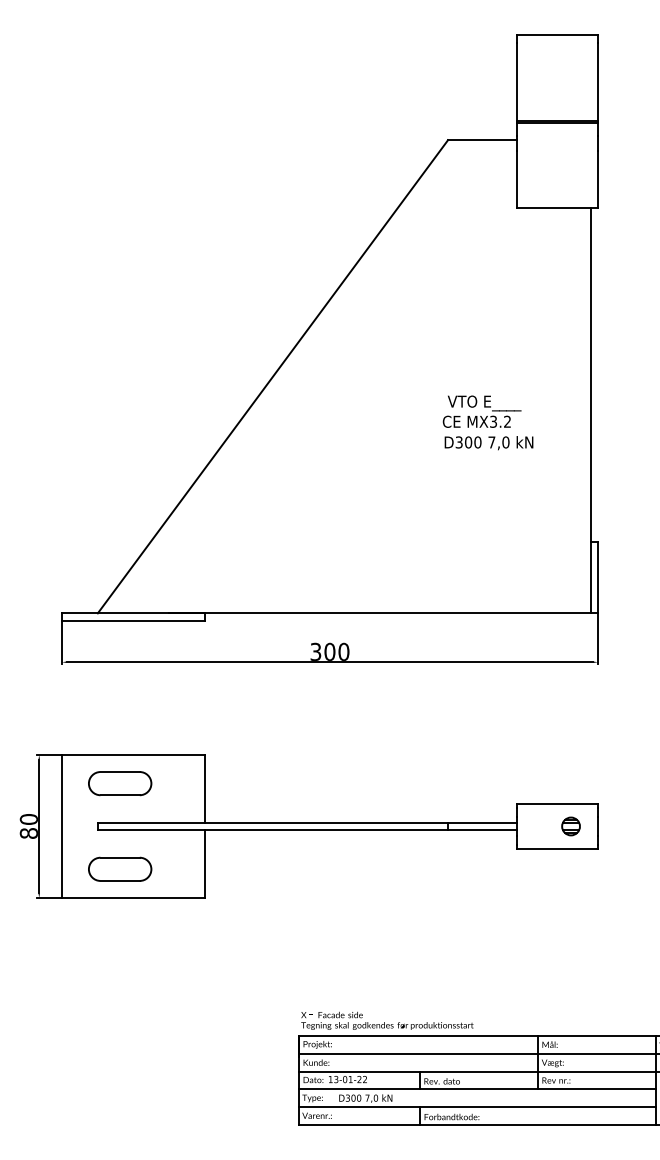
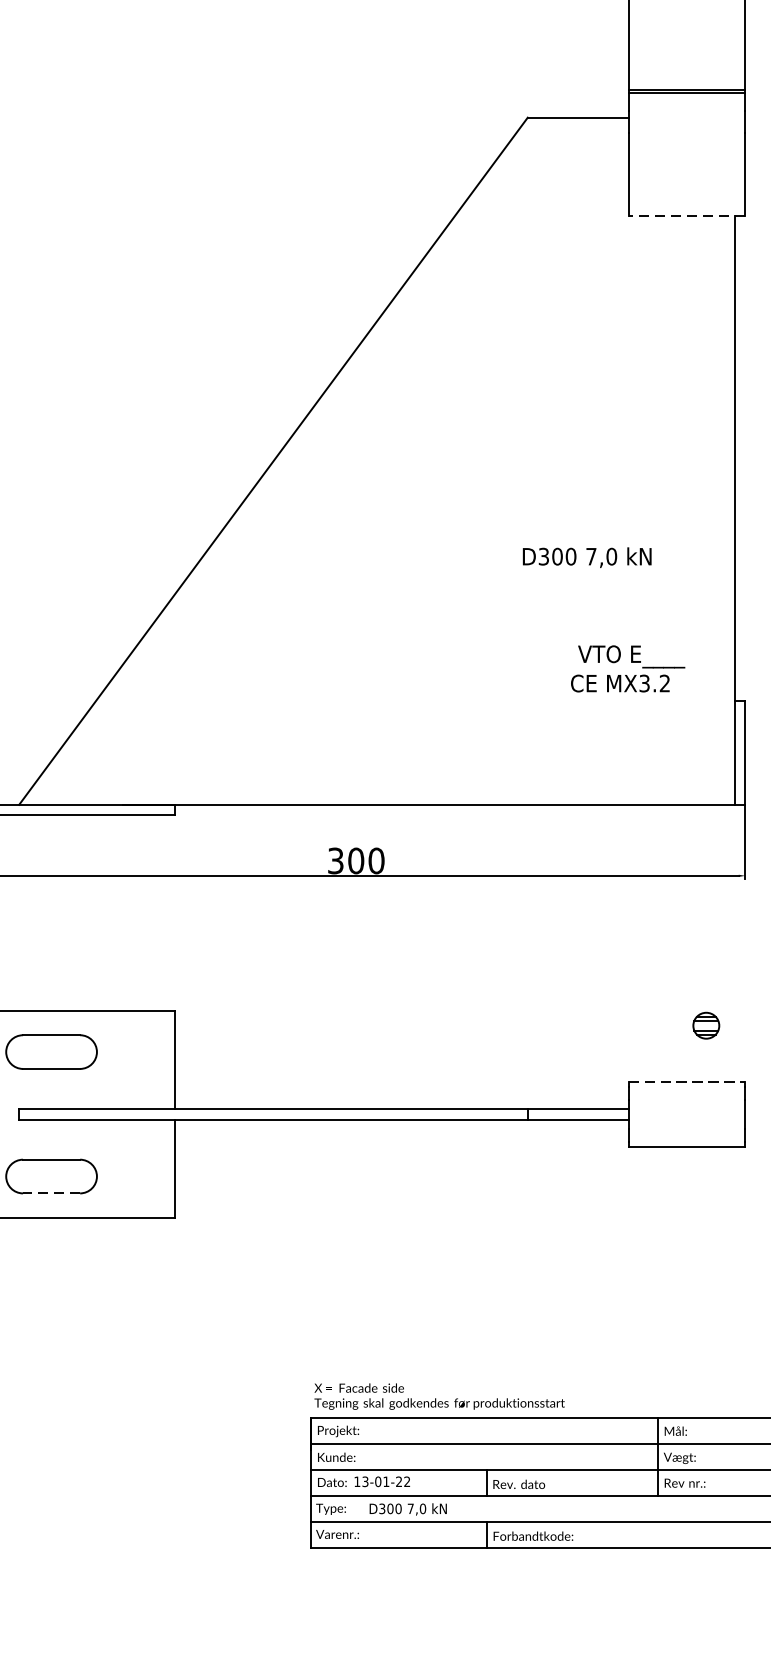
line: (557, 208) -> (686, 216), solid -> dashed
text: (481, 411) -> (627, 668), moved
line: (558, 804) -> (688, 1082), solid -> dashed
part: (570, 826) -> (705, 1025), moved
line: (120, 880) -> (52, 1192), solid -> dashed

